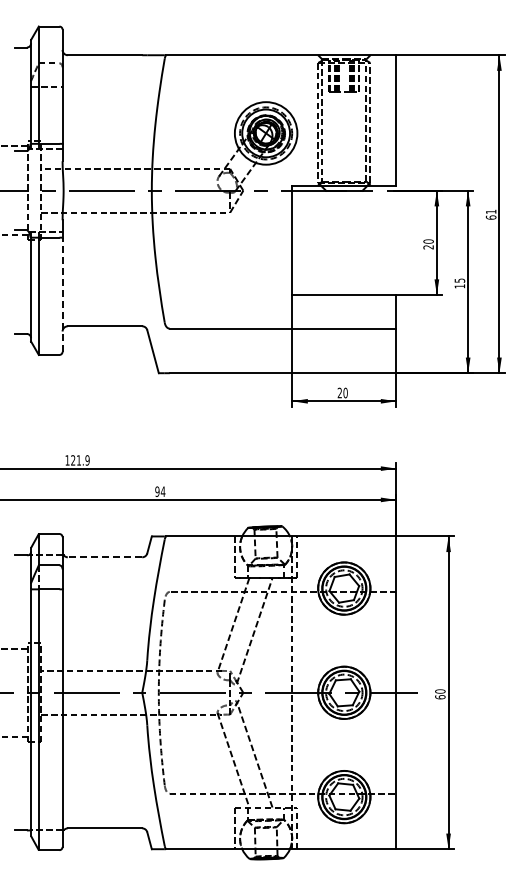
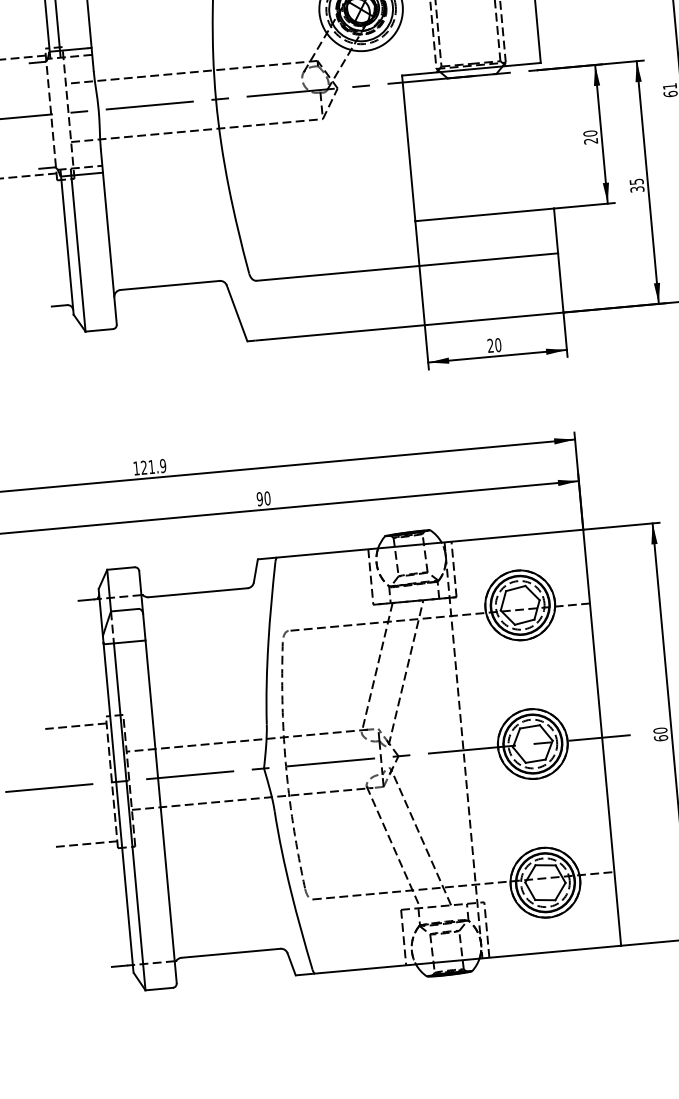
text: (459, 286) -> (636, 189), 15 -> 35
line: (62, 294) -> (109, 248), dashed -> solid
text: (162, 491) -> (266, 498), 94 -> 90
line: (104, 557) -> (197, 593), dashed -> solid

